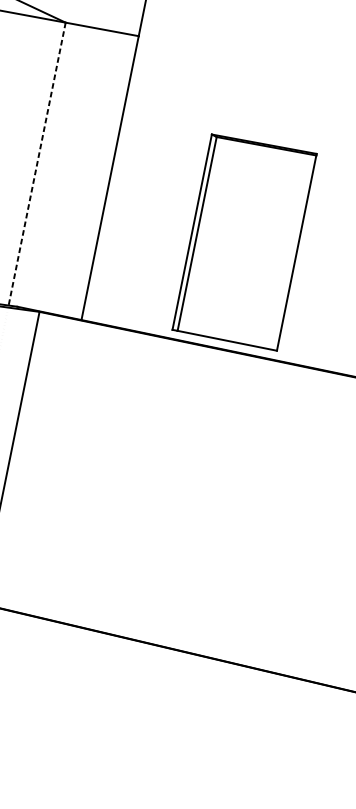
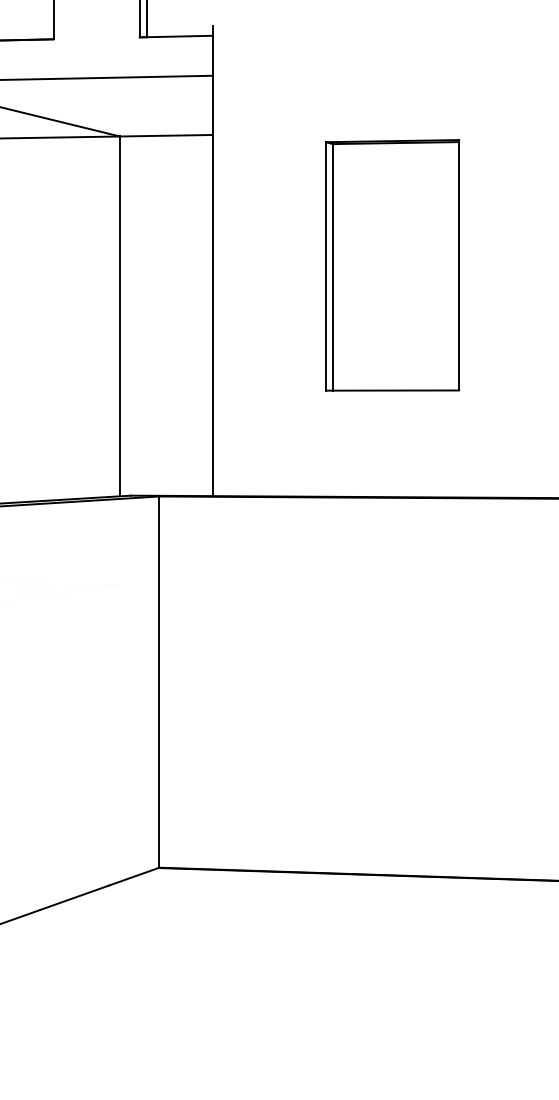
line: (37, 164) -> (120, 316), dashed -> solid
part: (244, 241) -> (392, 265), moved

